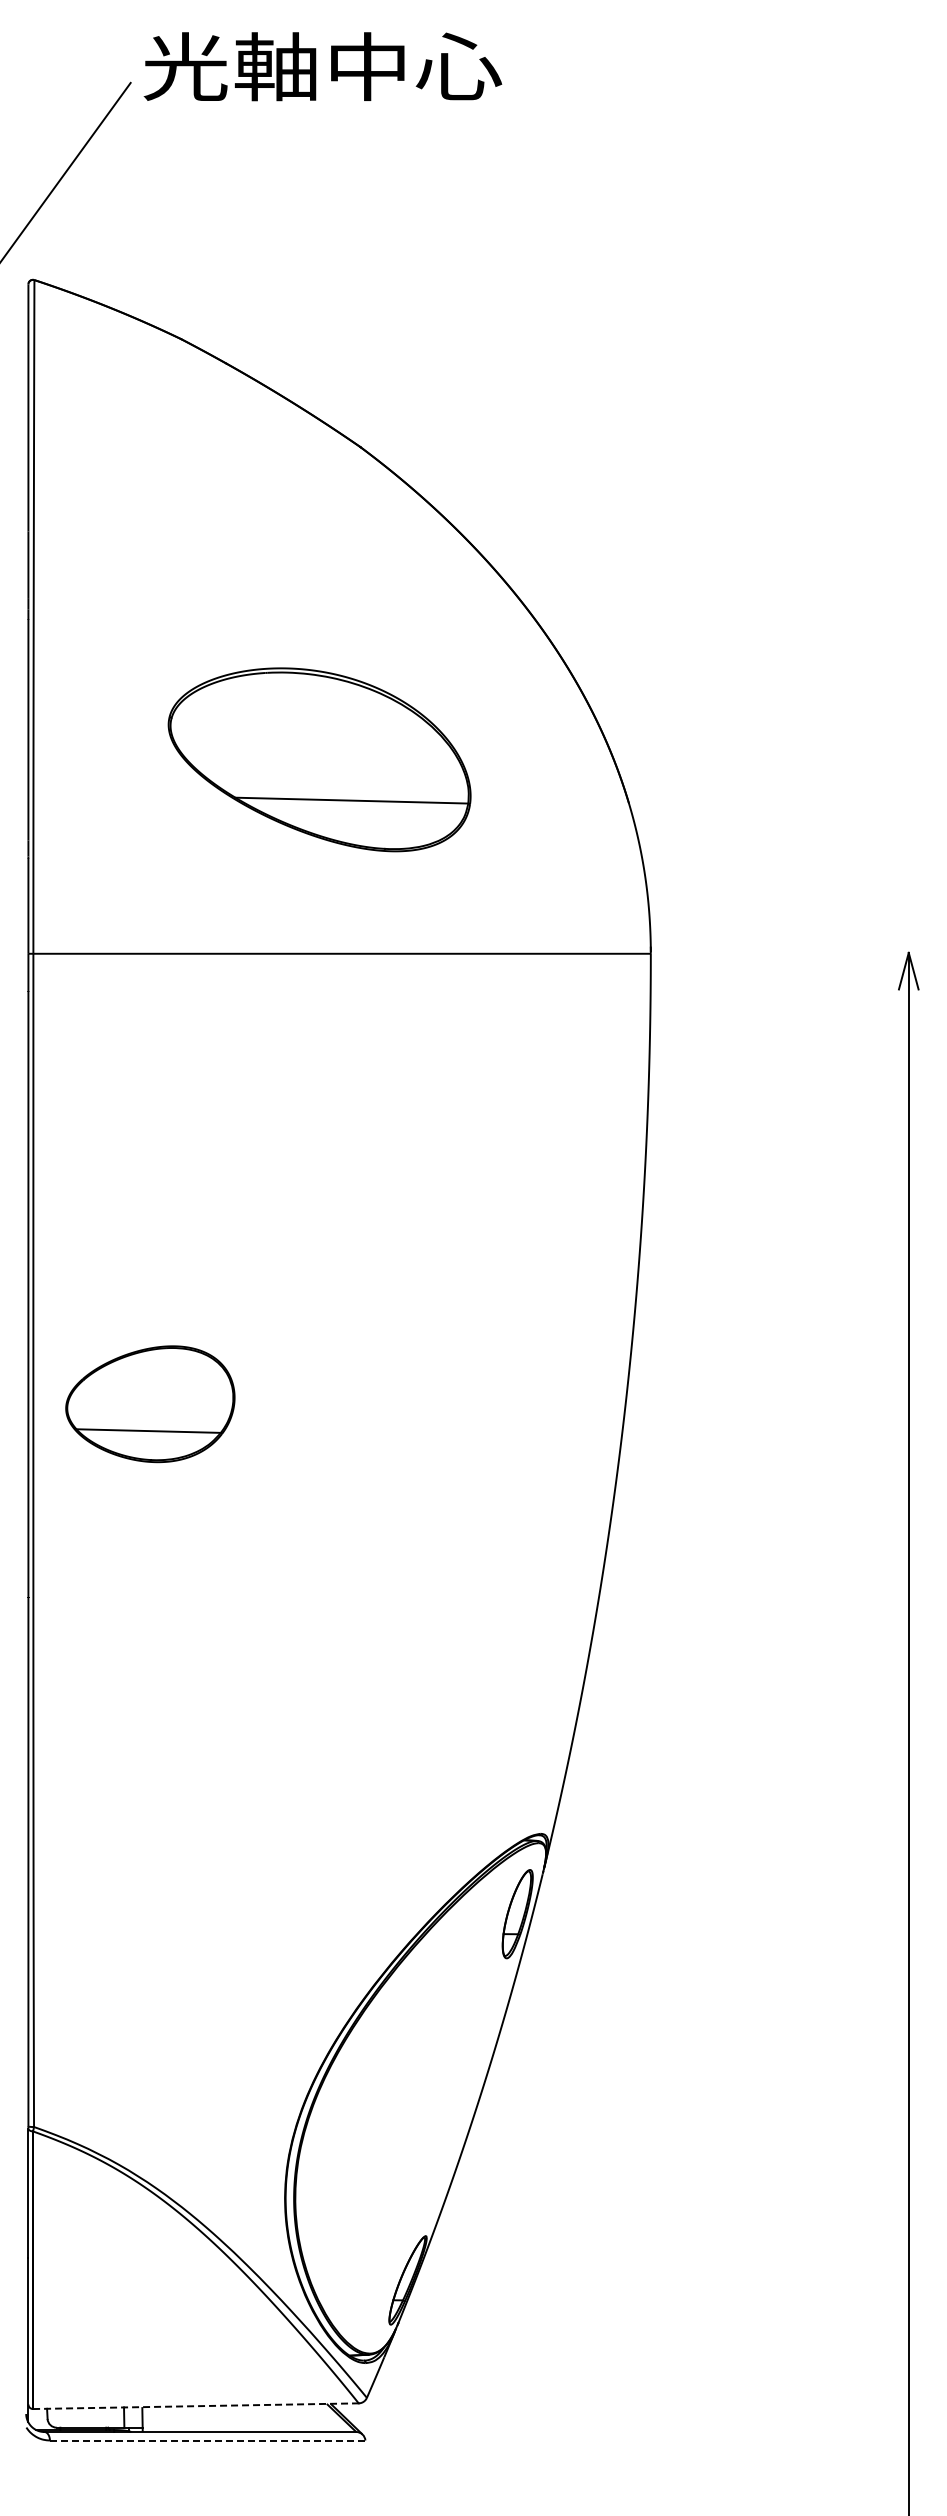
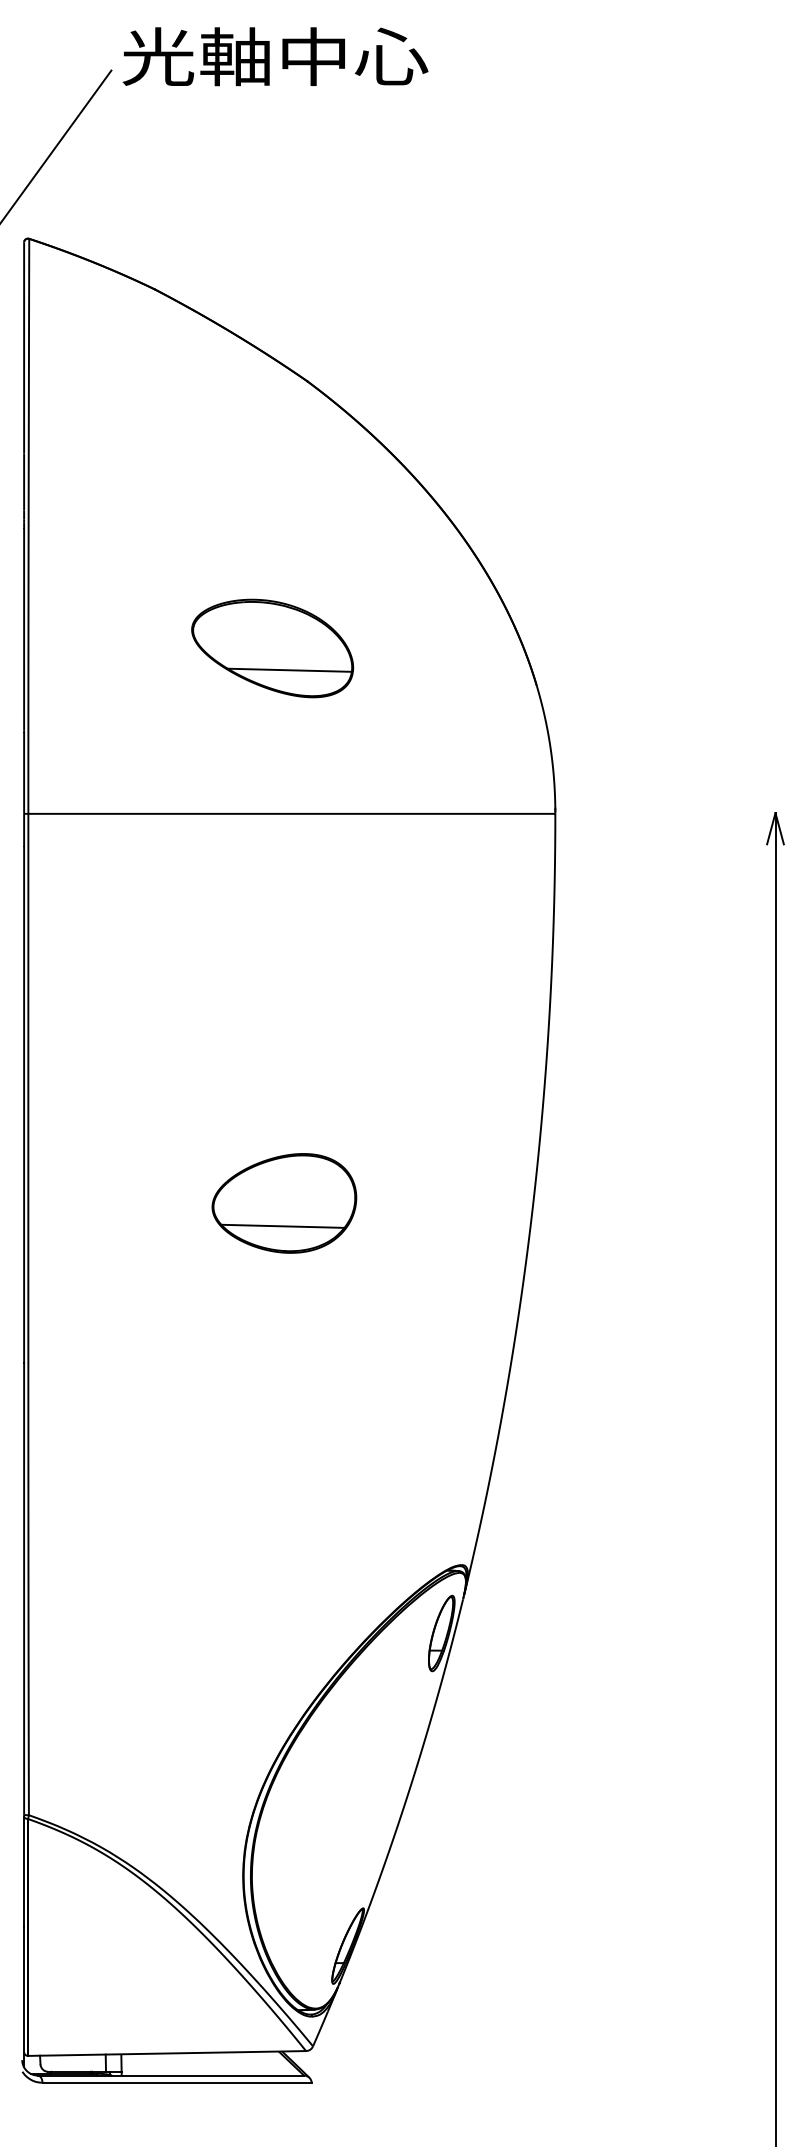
part: (319, 760) -> (272, 648), size x0.62
part: (150, 1404) -> (284, 1203), moved
line: (195, 2406) -> (166, 2053), dashed -> solid
line: (207, 2440) -> (176, 2082), dashed -> solid

